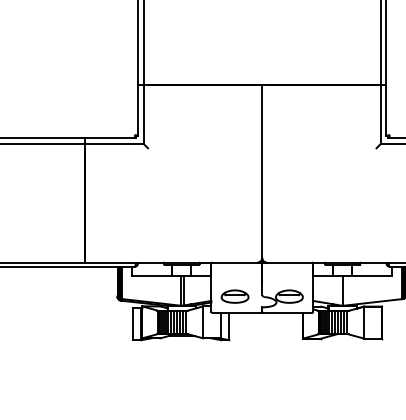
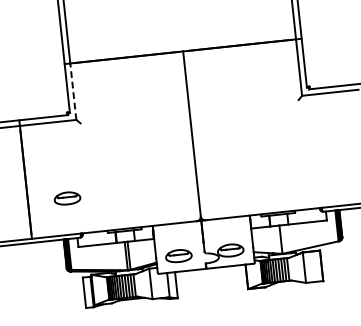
line: (143, 114) -> (72, 91), solid -> dashed
part: (125, 224) -> (66, 198), added

